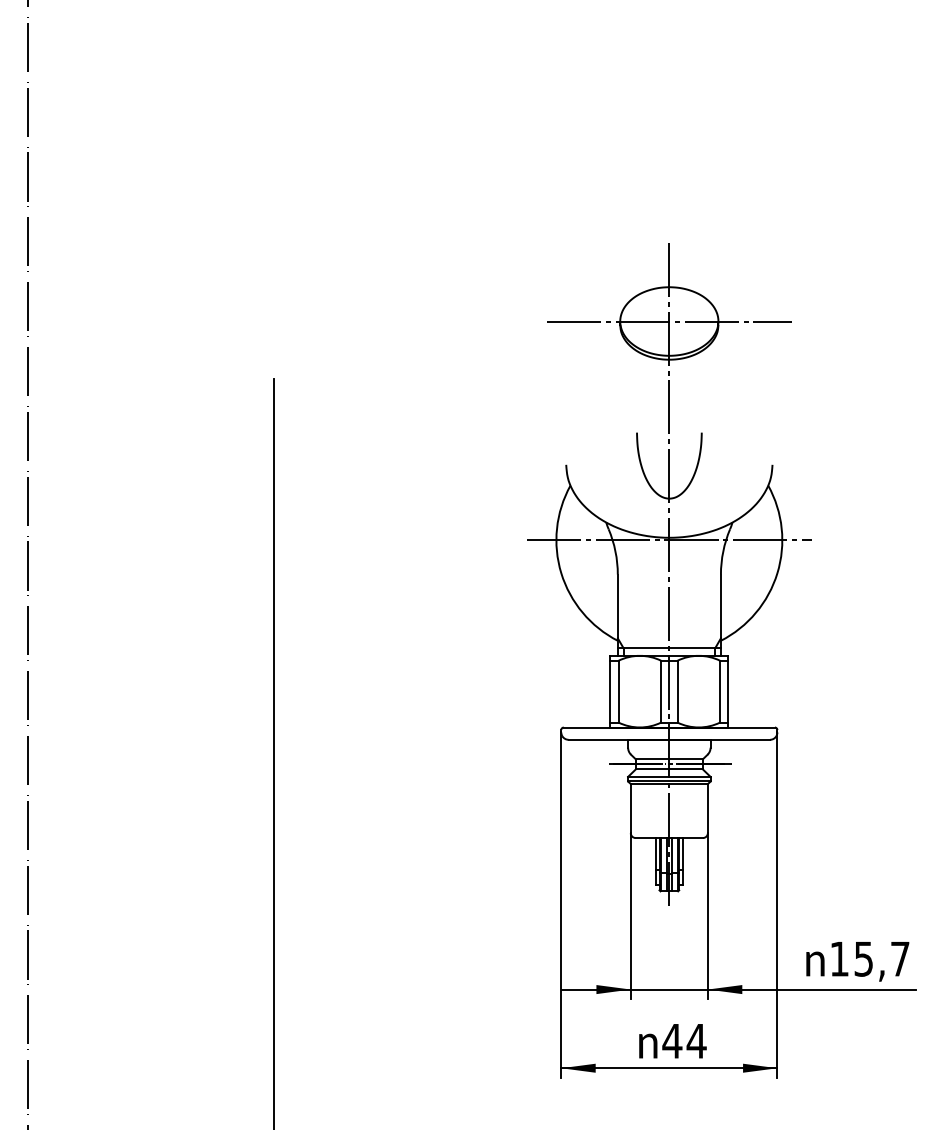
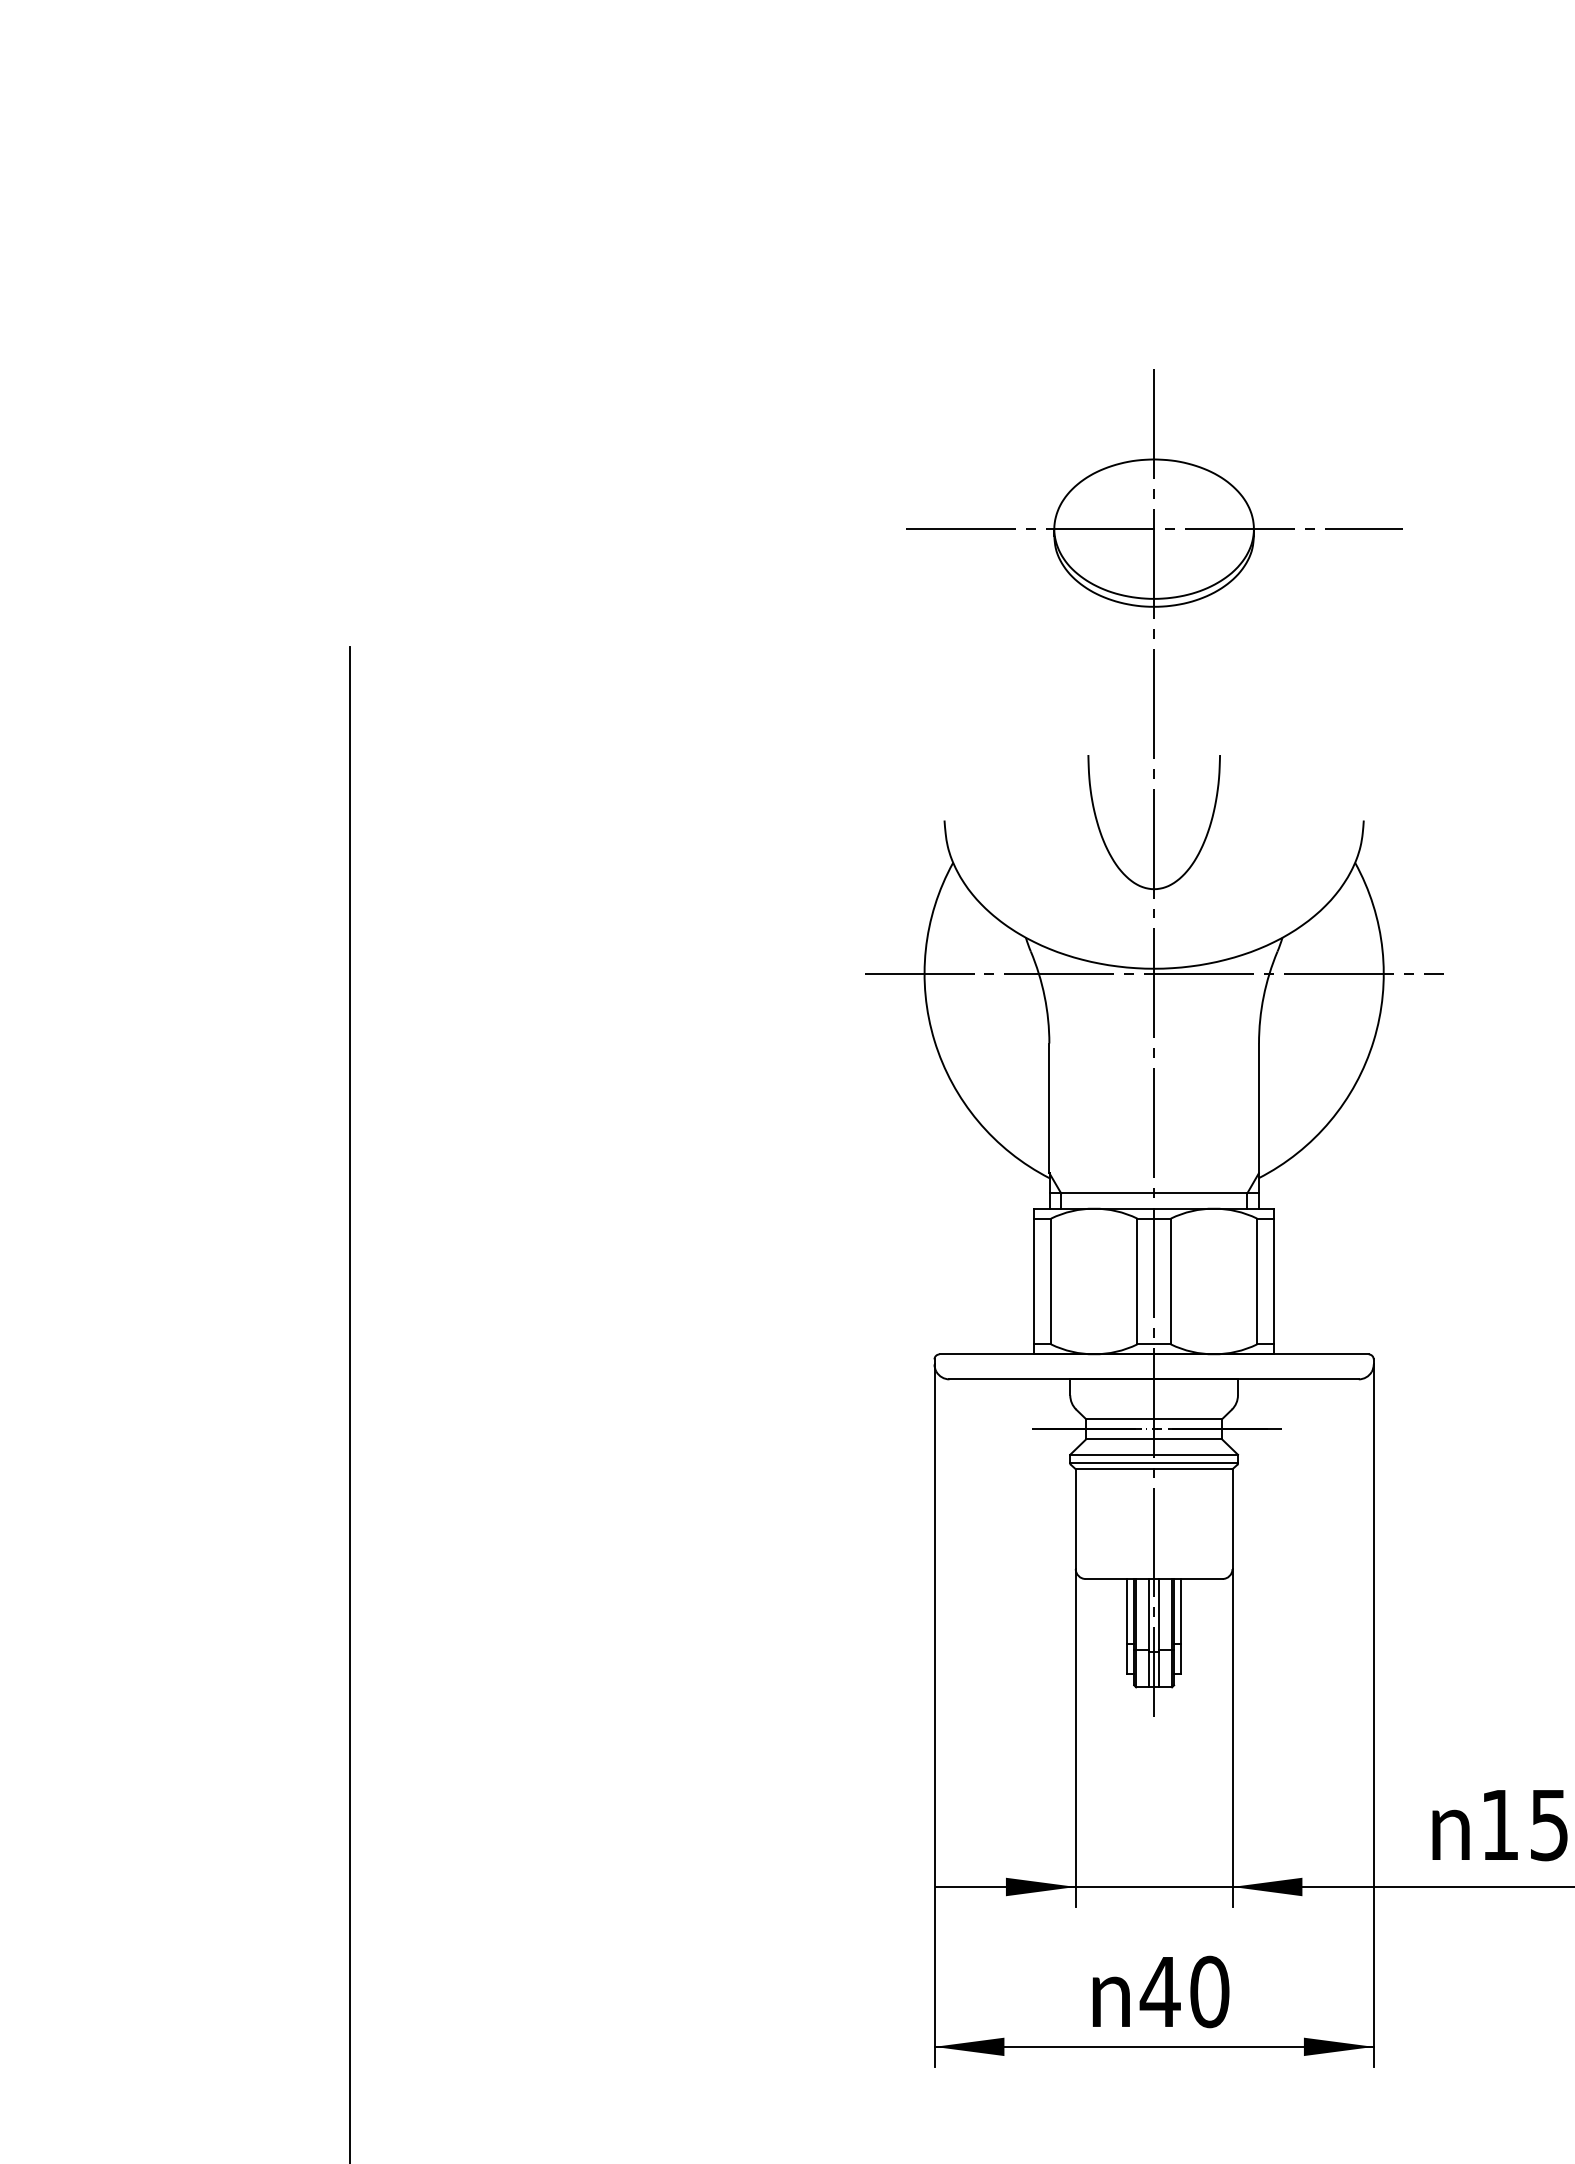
text: (696, 1040) -> (1209, 1990), 44 -> 40

